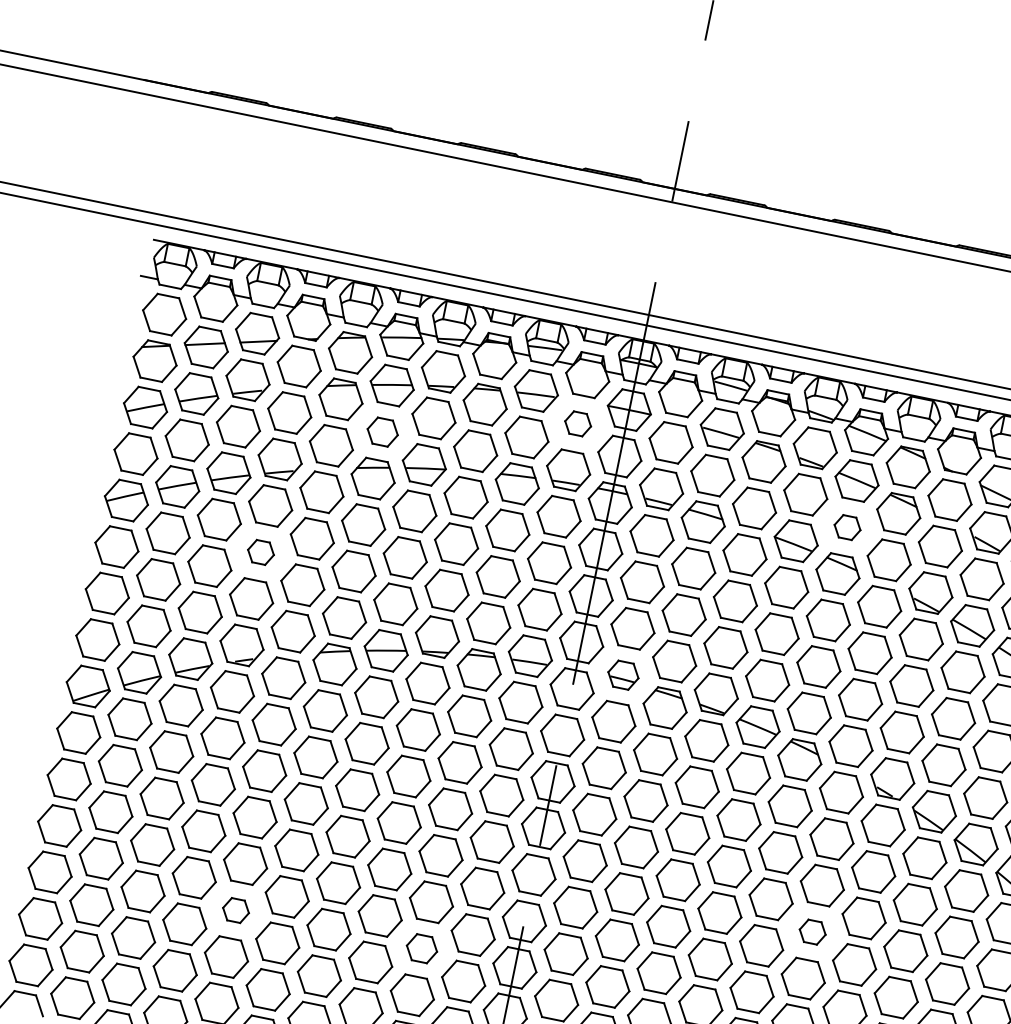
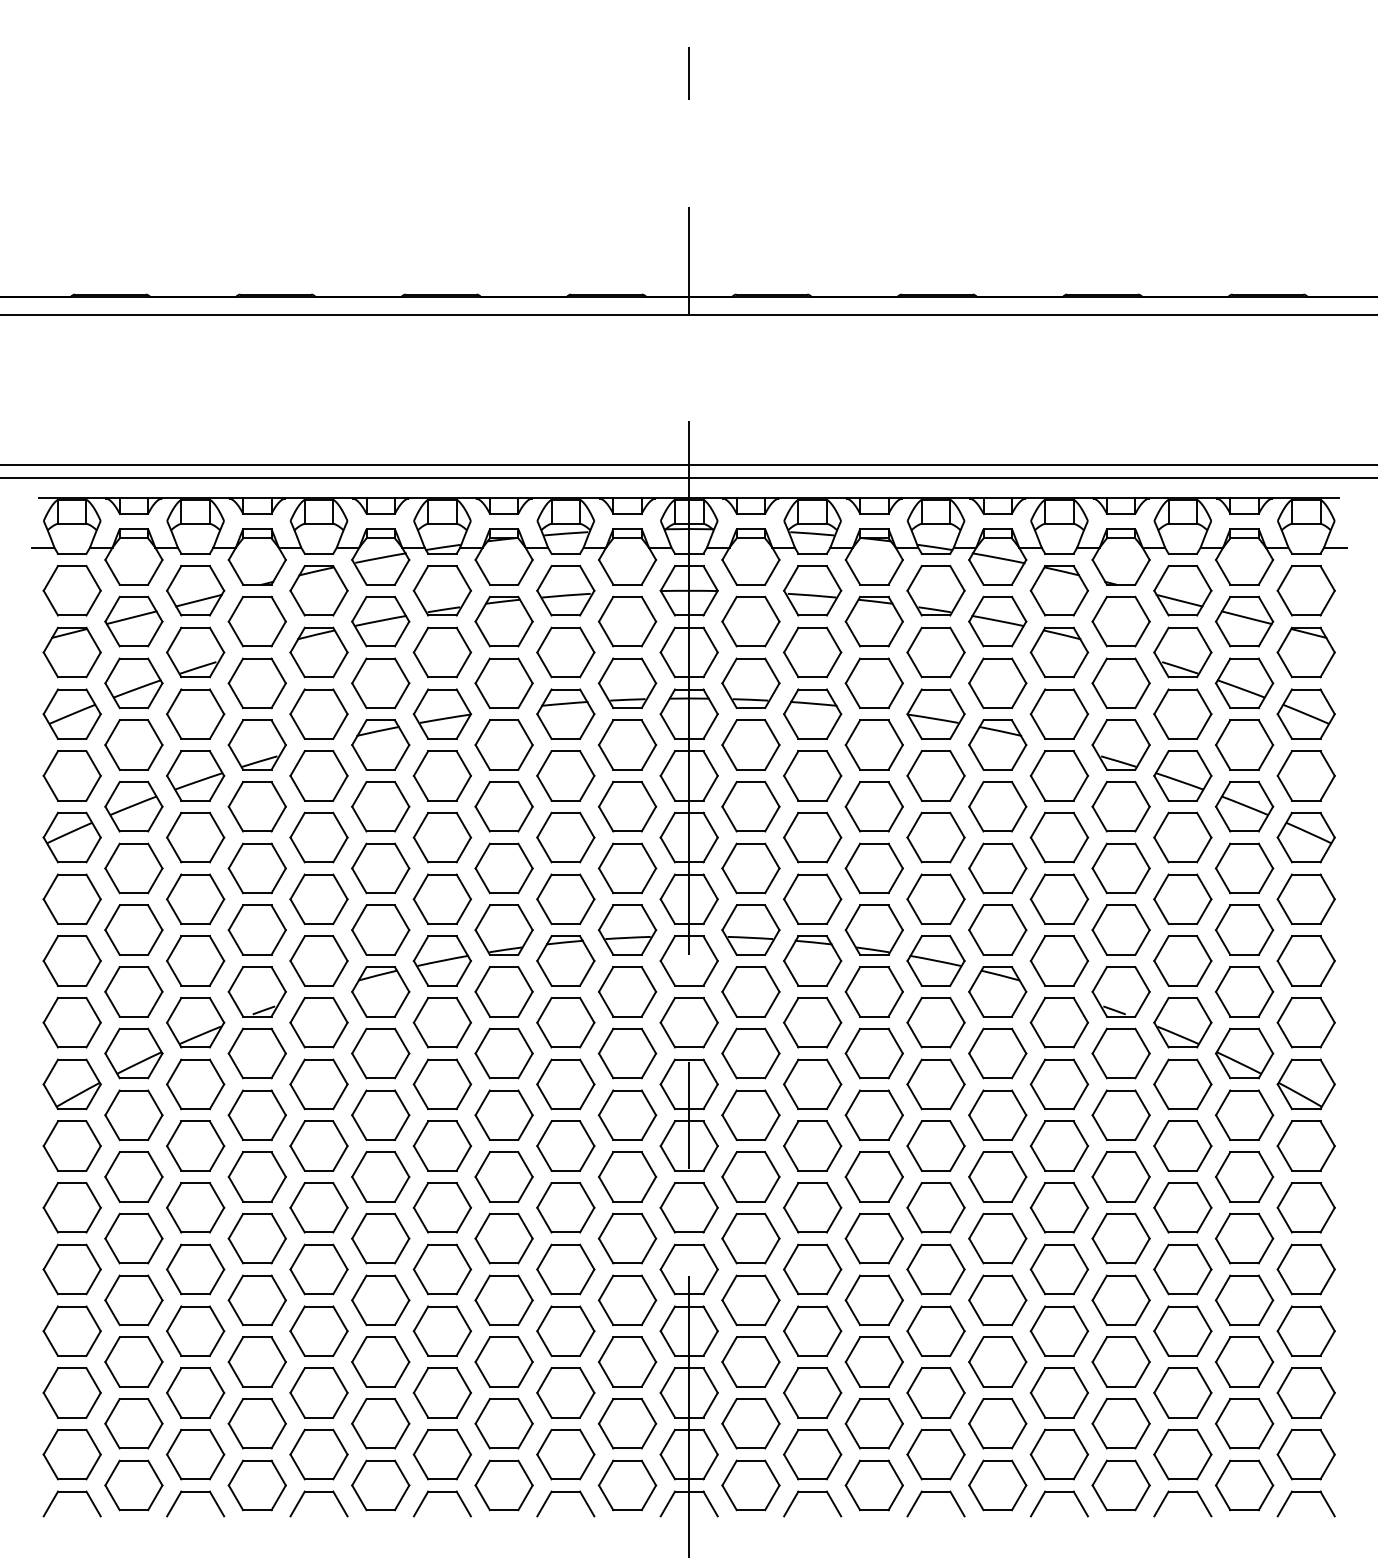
part: (578, 423) -> (627, 621), size x1.67
part: (382, 432) -> (380, 683), size x1.43
part: (847, 527) -> (997, 683), size x1.67
part: (260, 552) -> (256, 868), size x1.67
part: (623, 674) -> (750, 929), size x1.43
part: (235, 909) -> (318, 1330), size x1.67
part: (812, 931) -> (1058, 1207), size x1.67
part: (421, 948) -> (565, 1330), size x1.43

